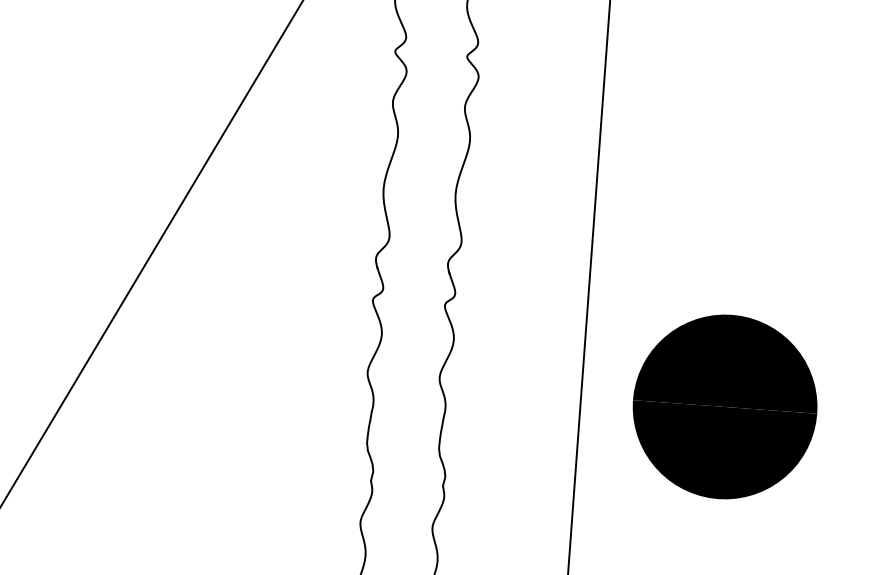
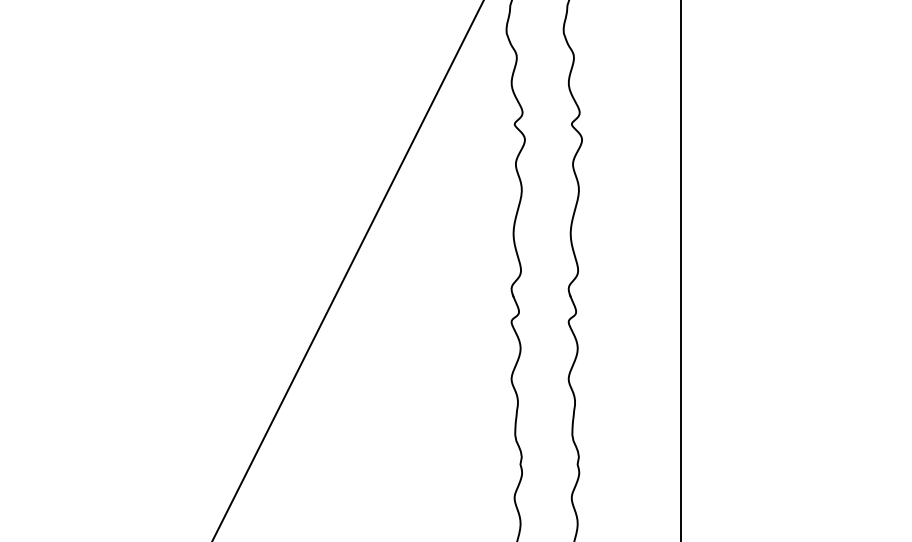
part: (724, 406) -> (795, 385), removed

